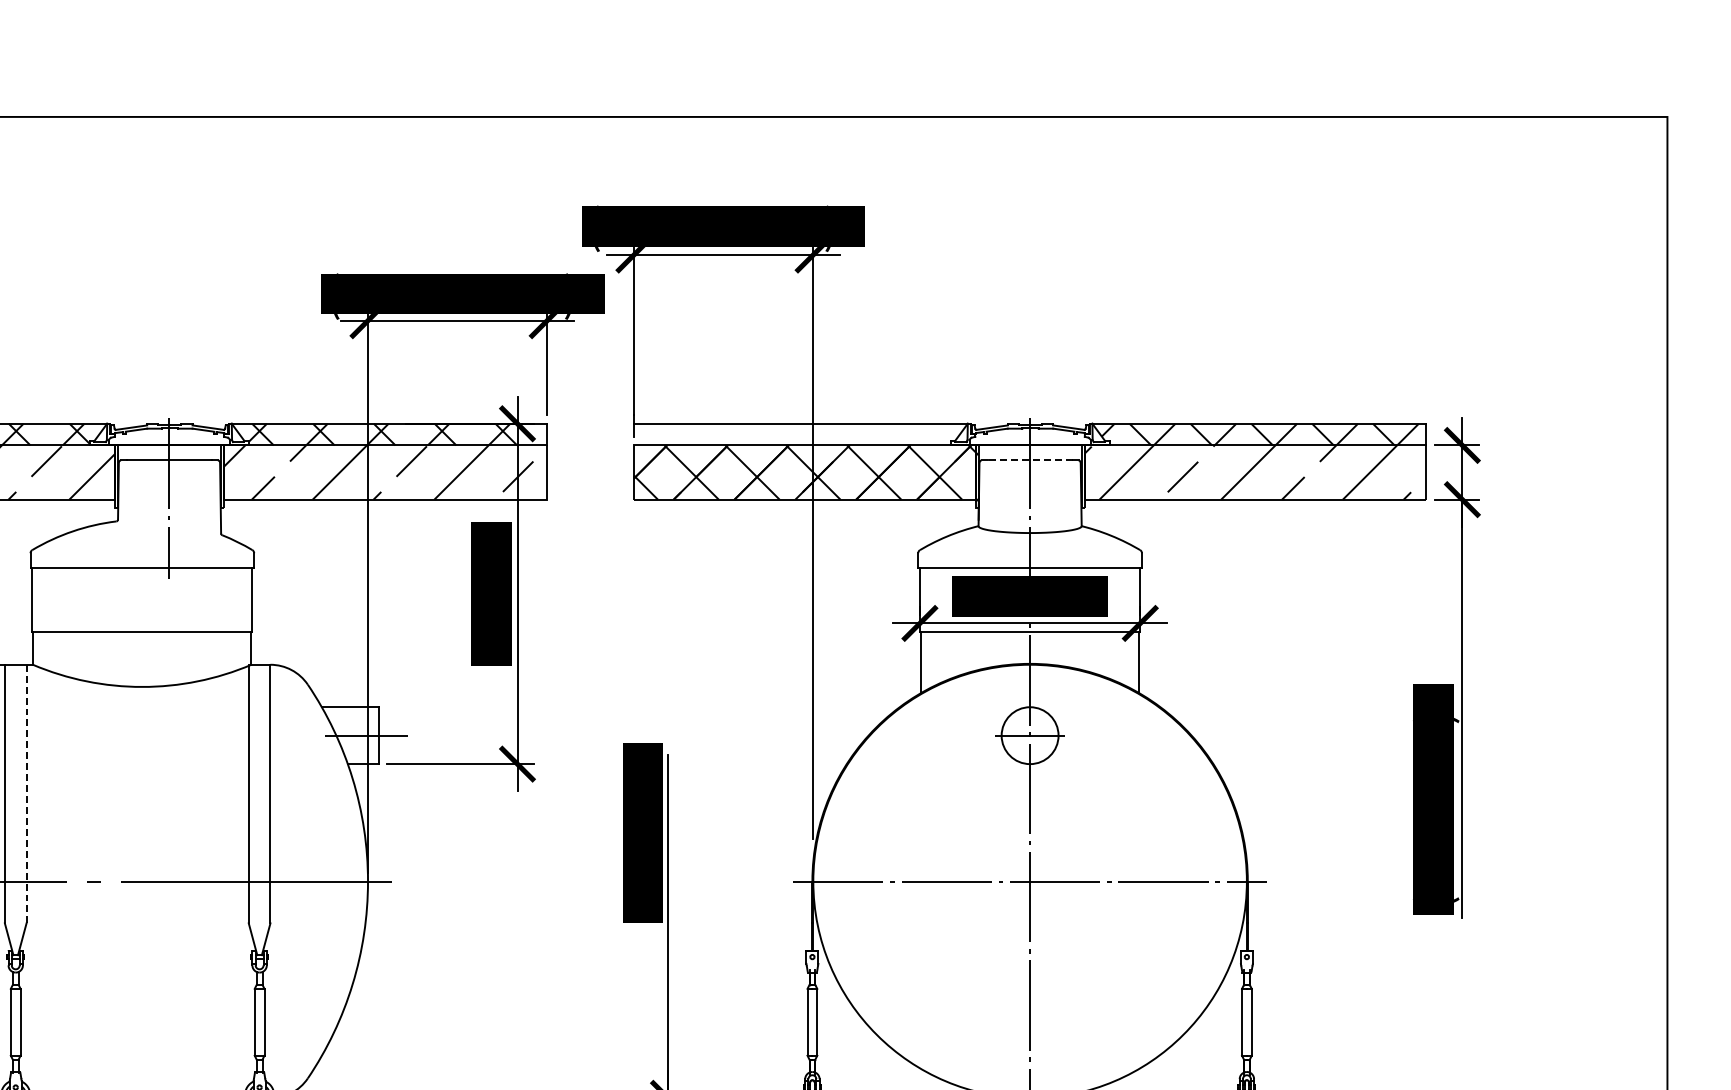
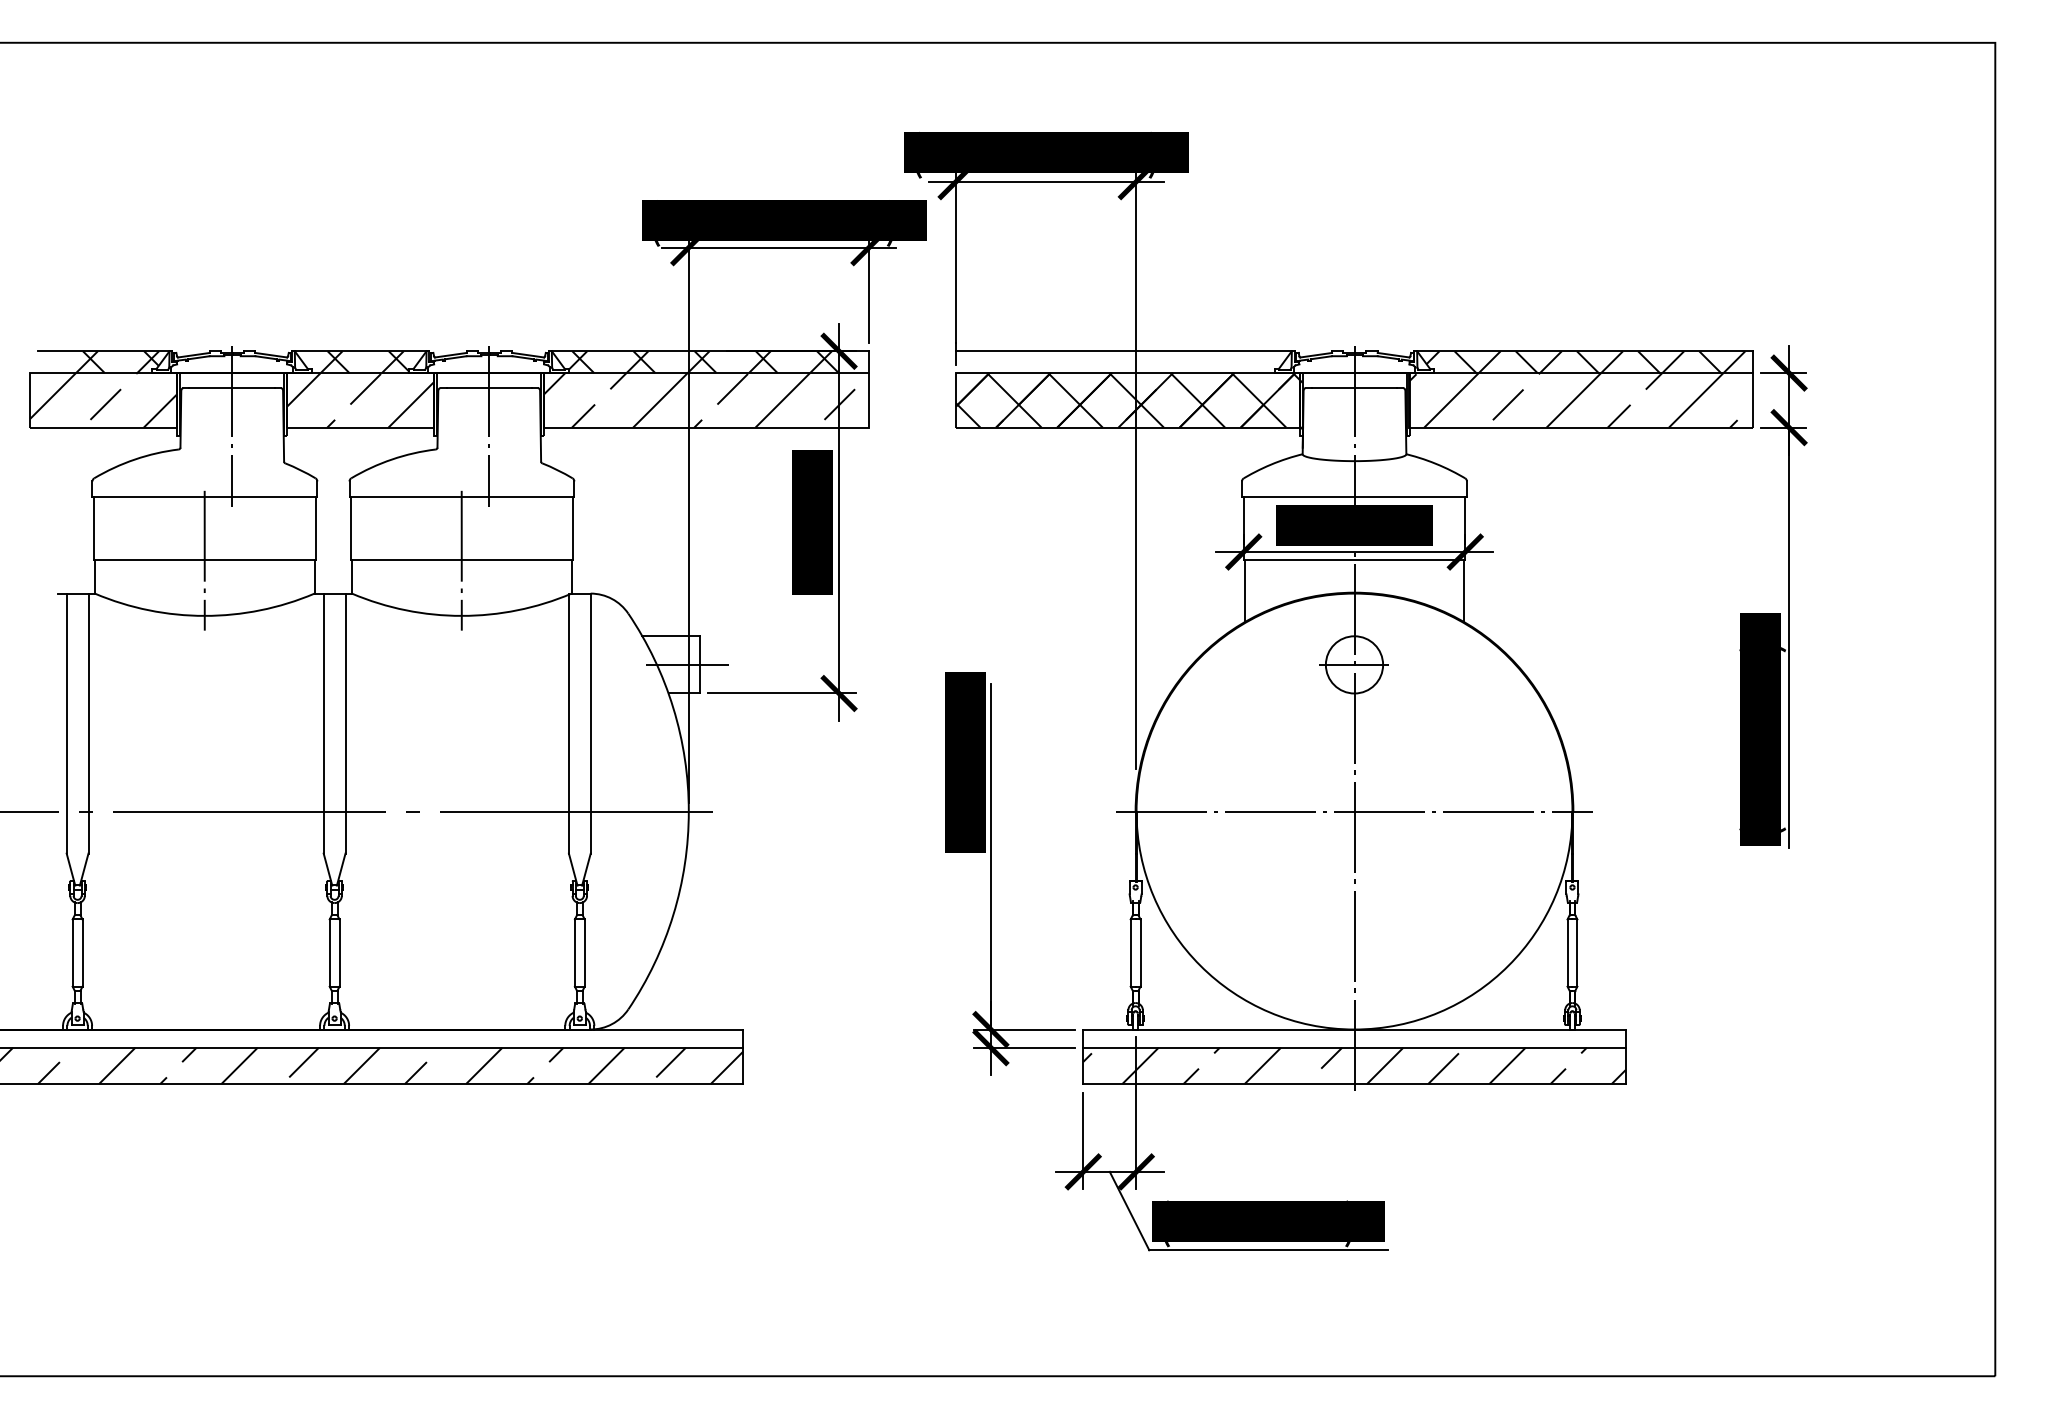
line: (1030, 460) -> (1354, 388), dashed -> solid
line: (141, 631) -> (461, 560), added
line: (26, 793) -> (345, 723), dashed -> solid

